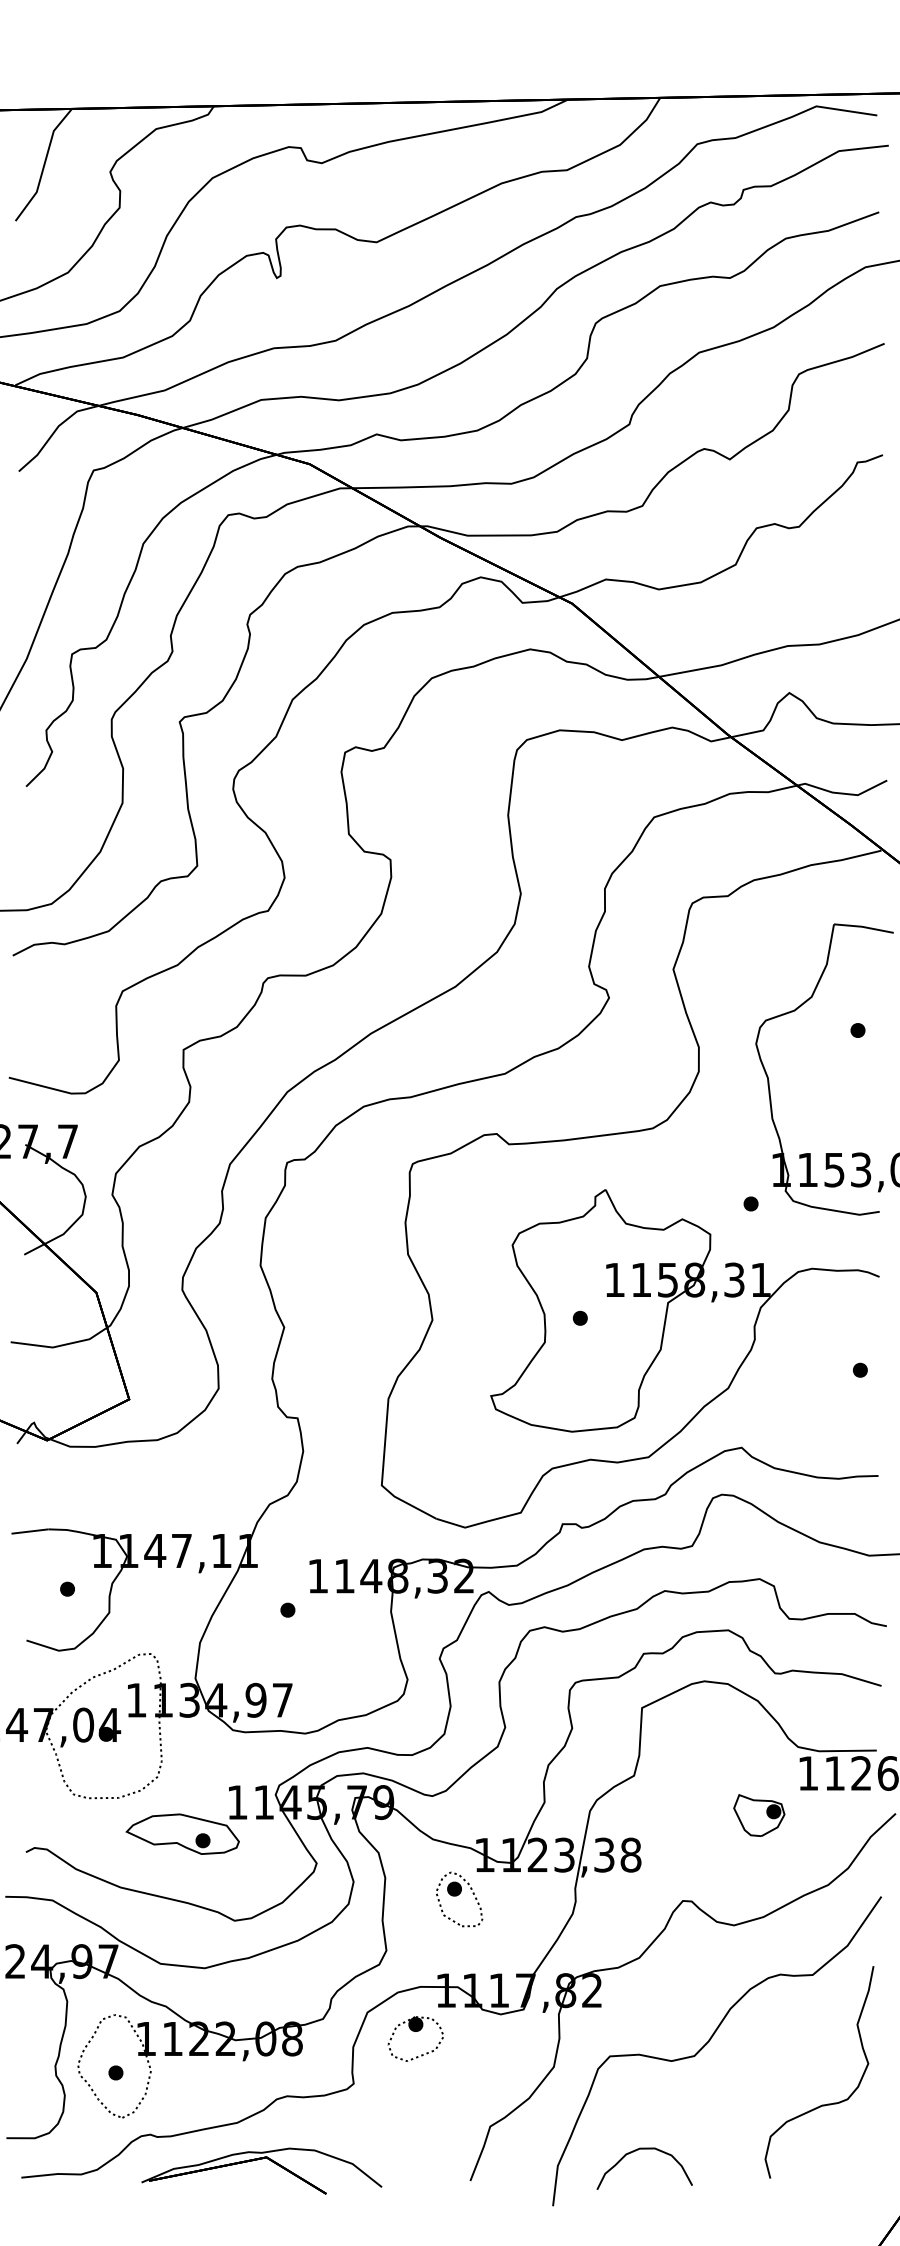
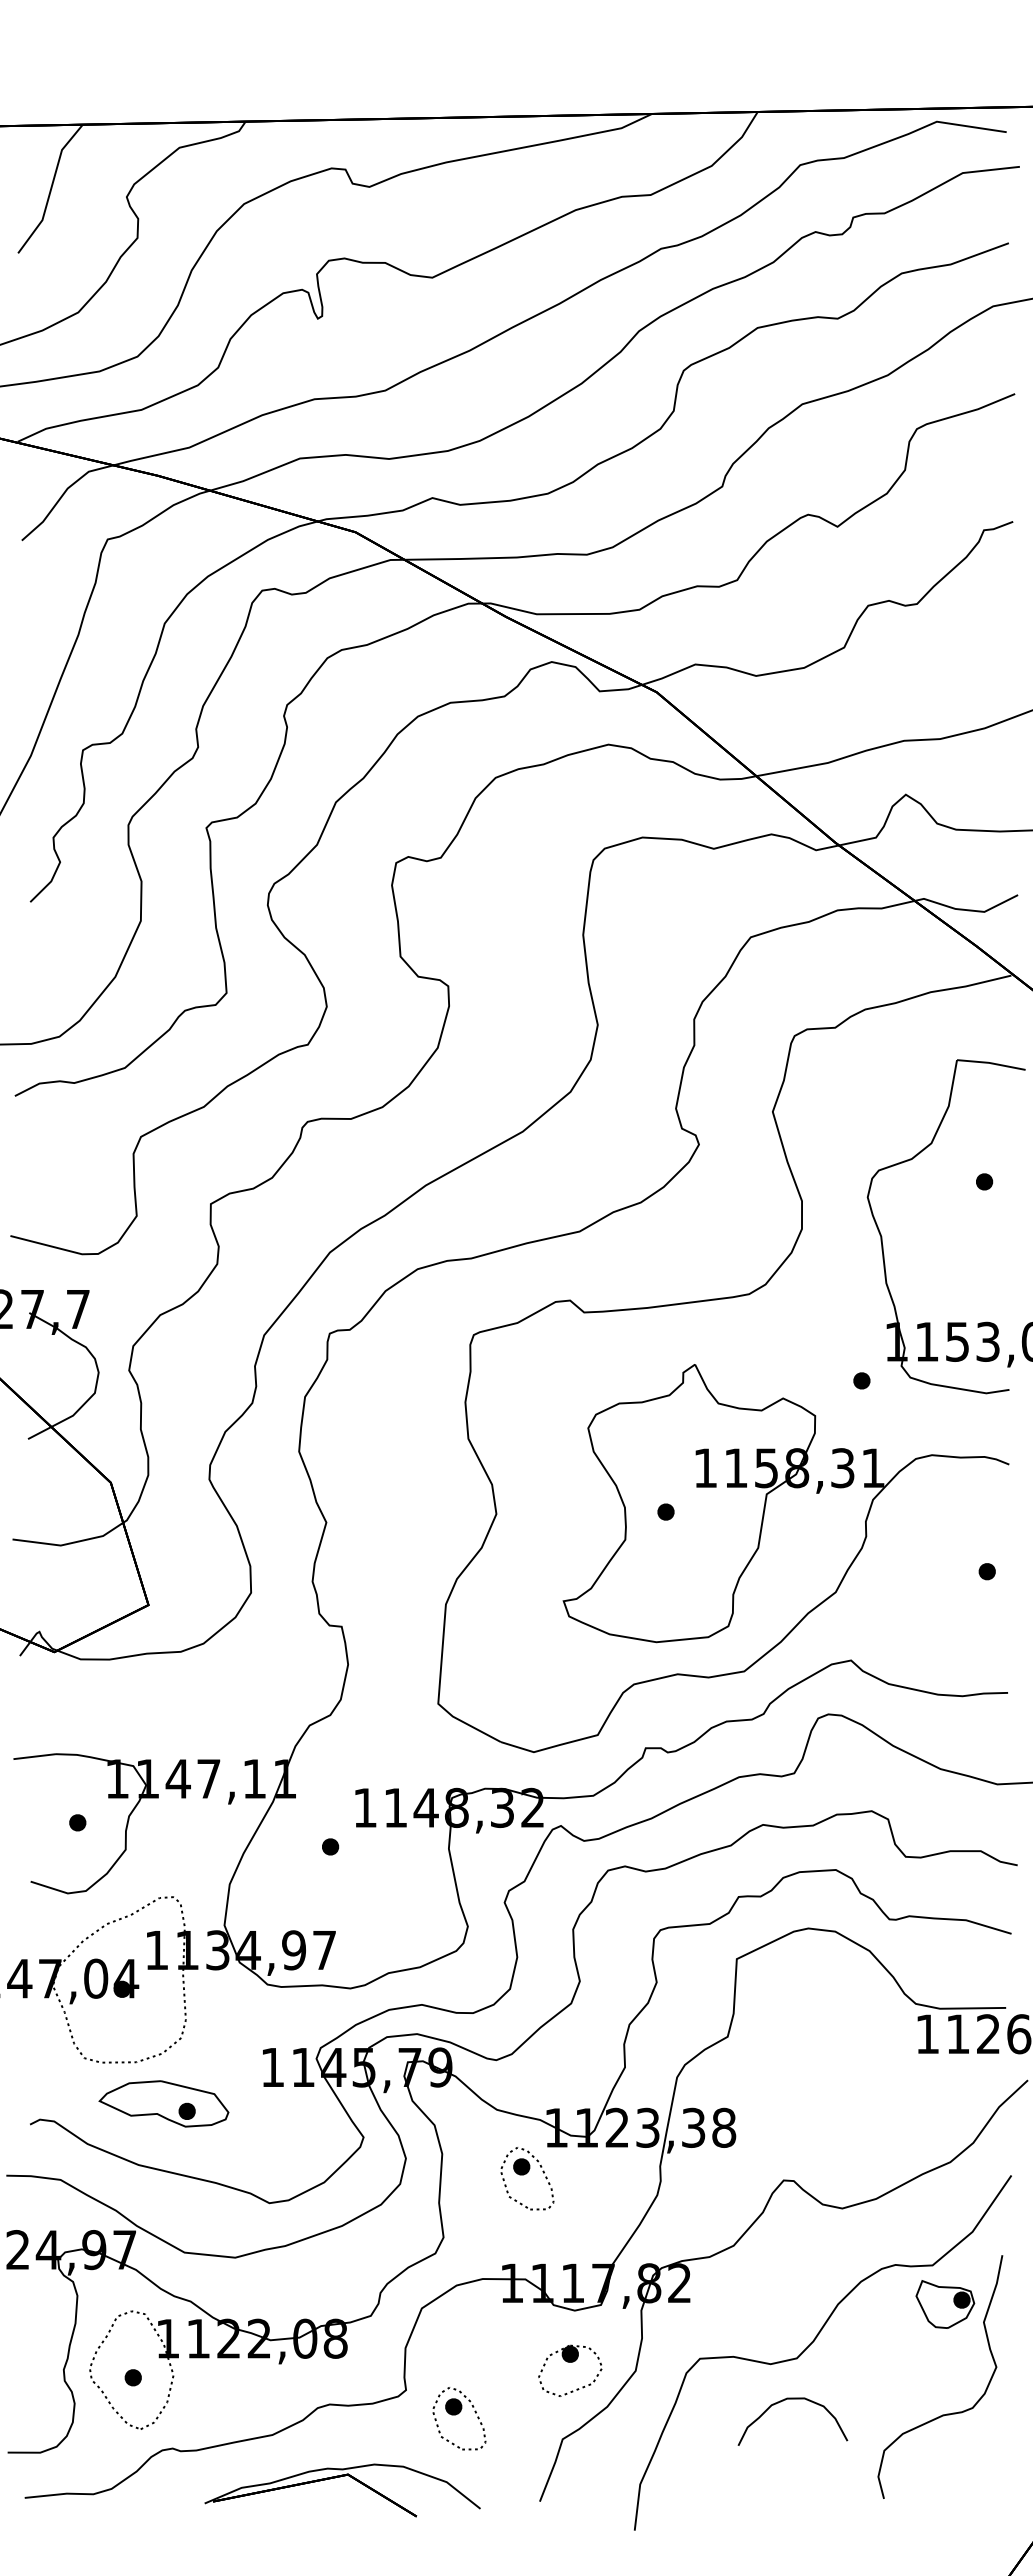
part: (759, 1815) -> (945, 2304), moved
part: (182, 1833) -> (163, 2103), moved
part: (416, 2031) -> (570, 2362), moved
part: (400, 2108) -> (459, 2418), added
curve: (636, 2151) -> (783, 2401), moved
part: (259, 2159) -> (340, 2477), moved

